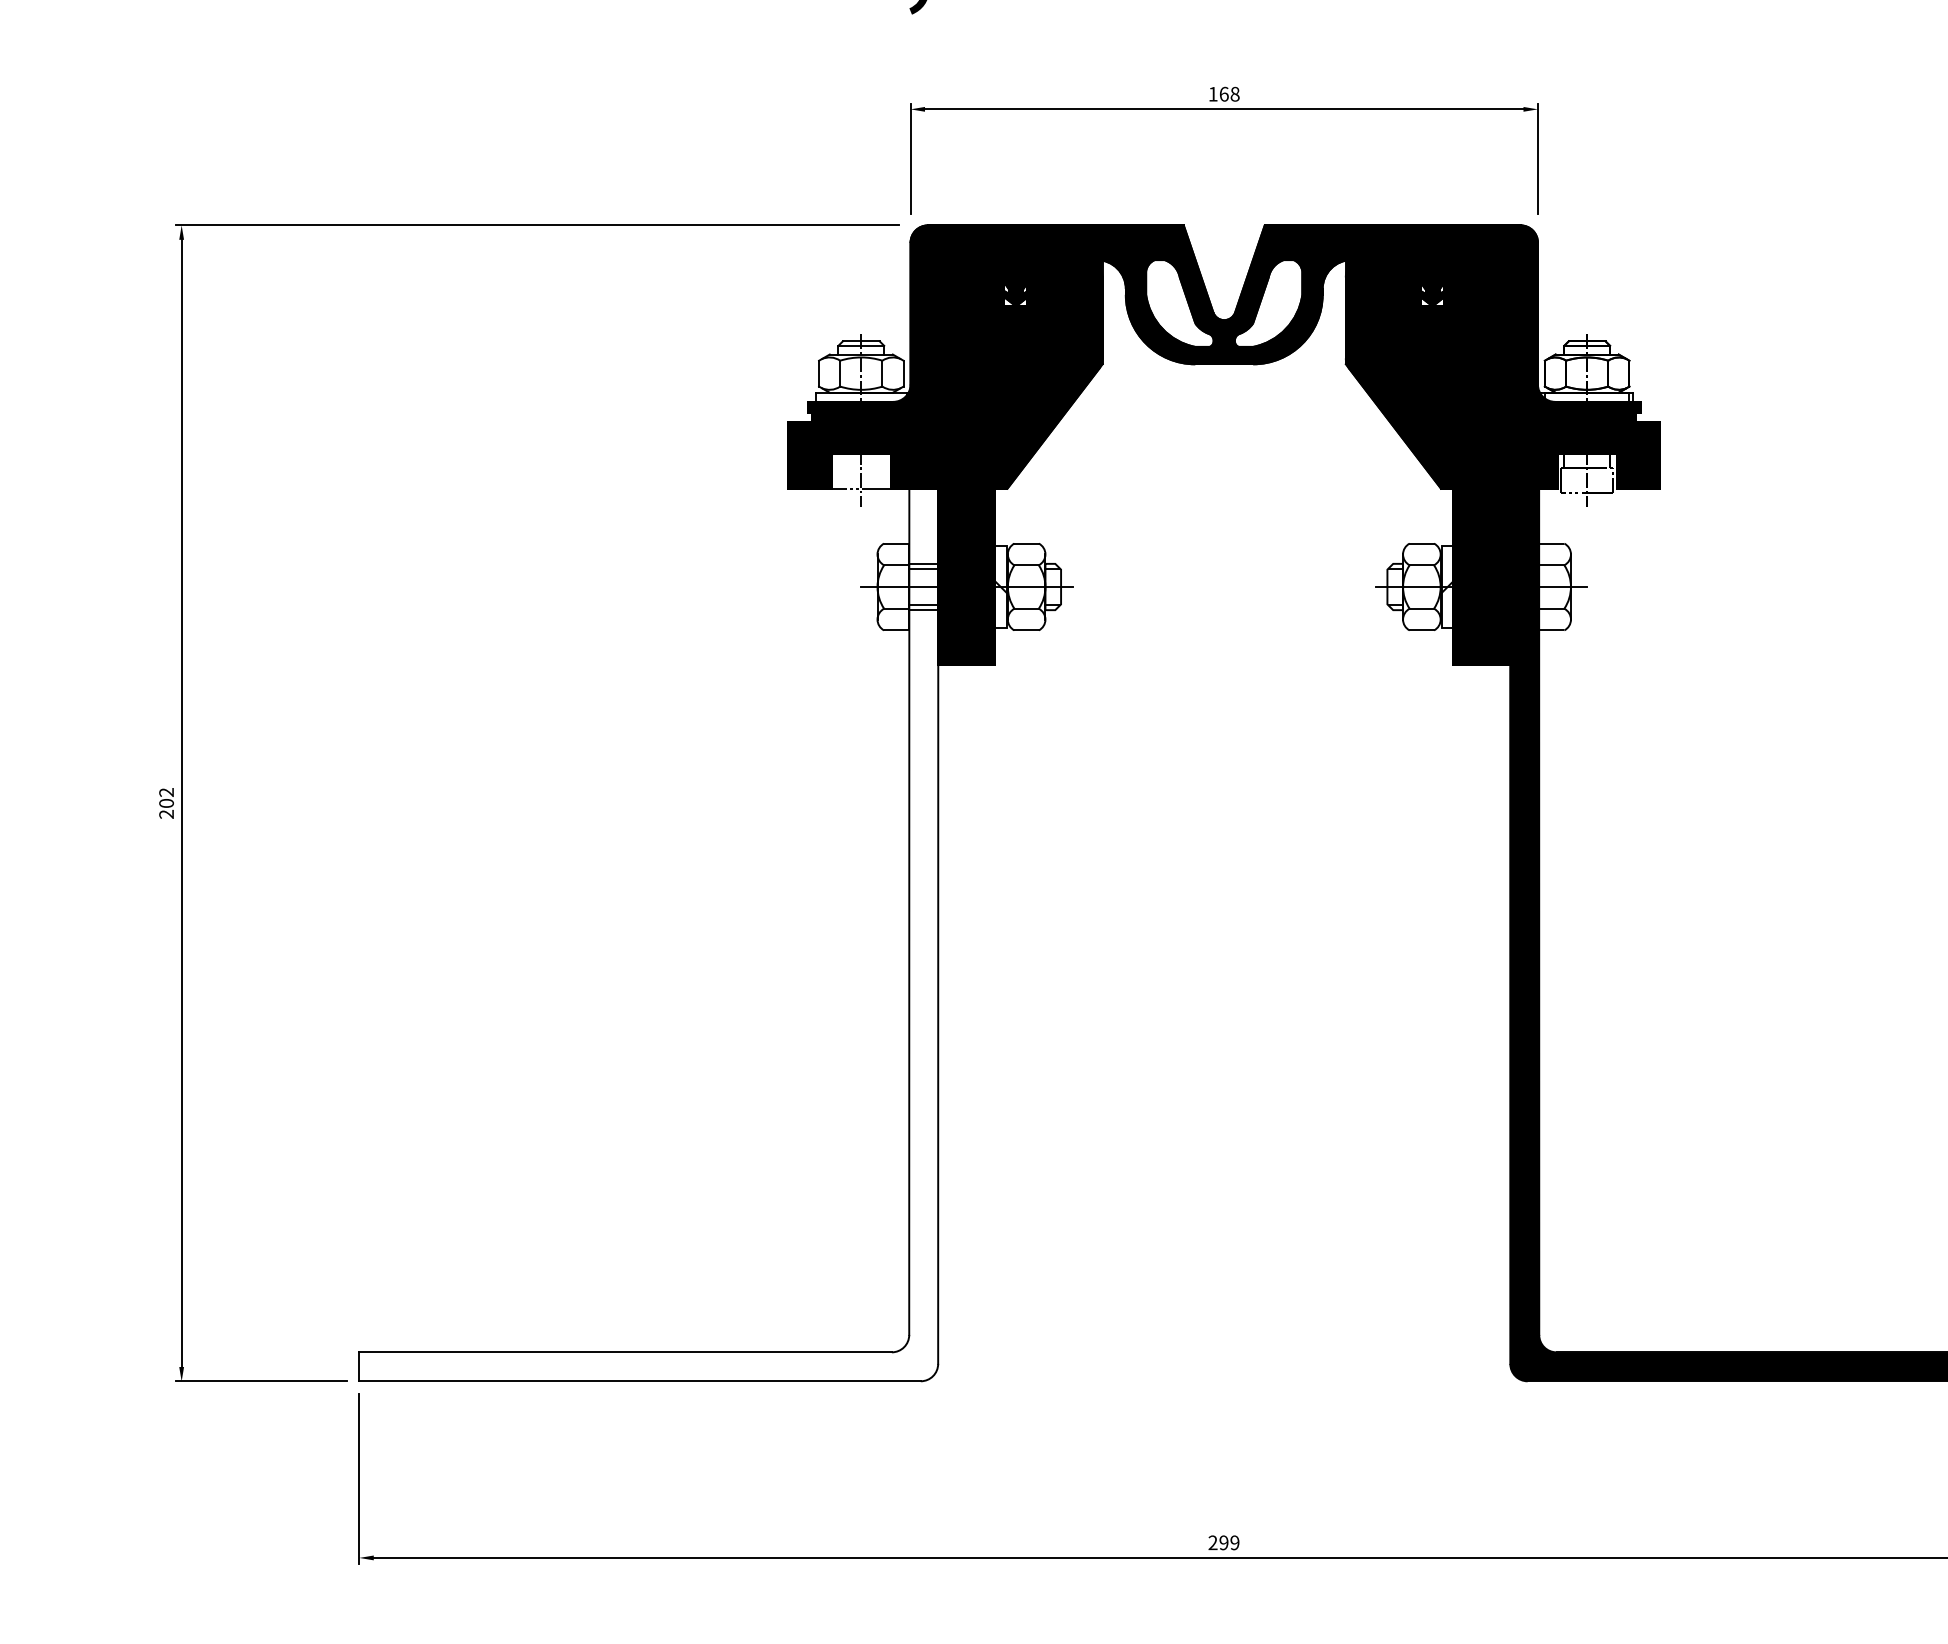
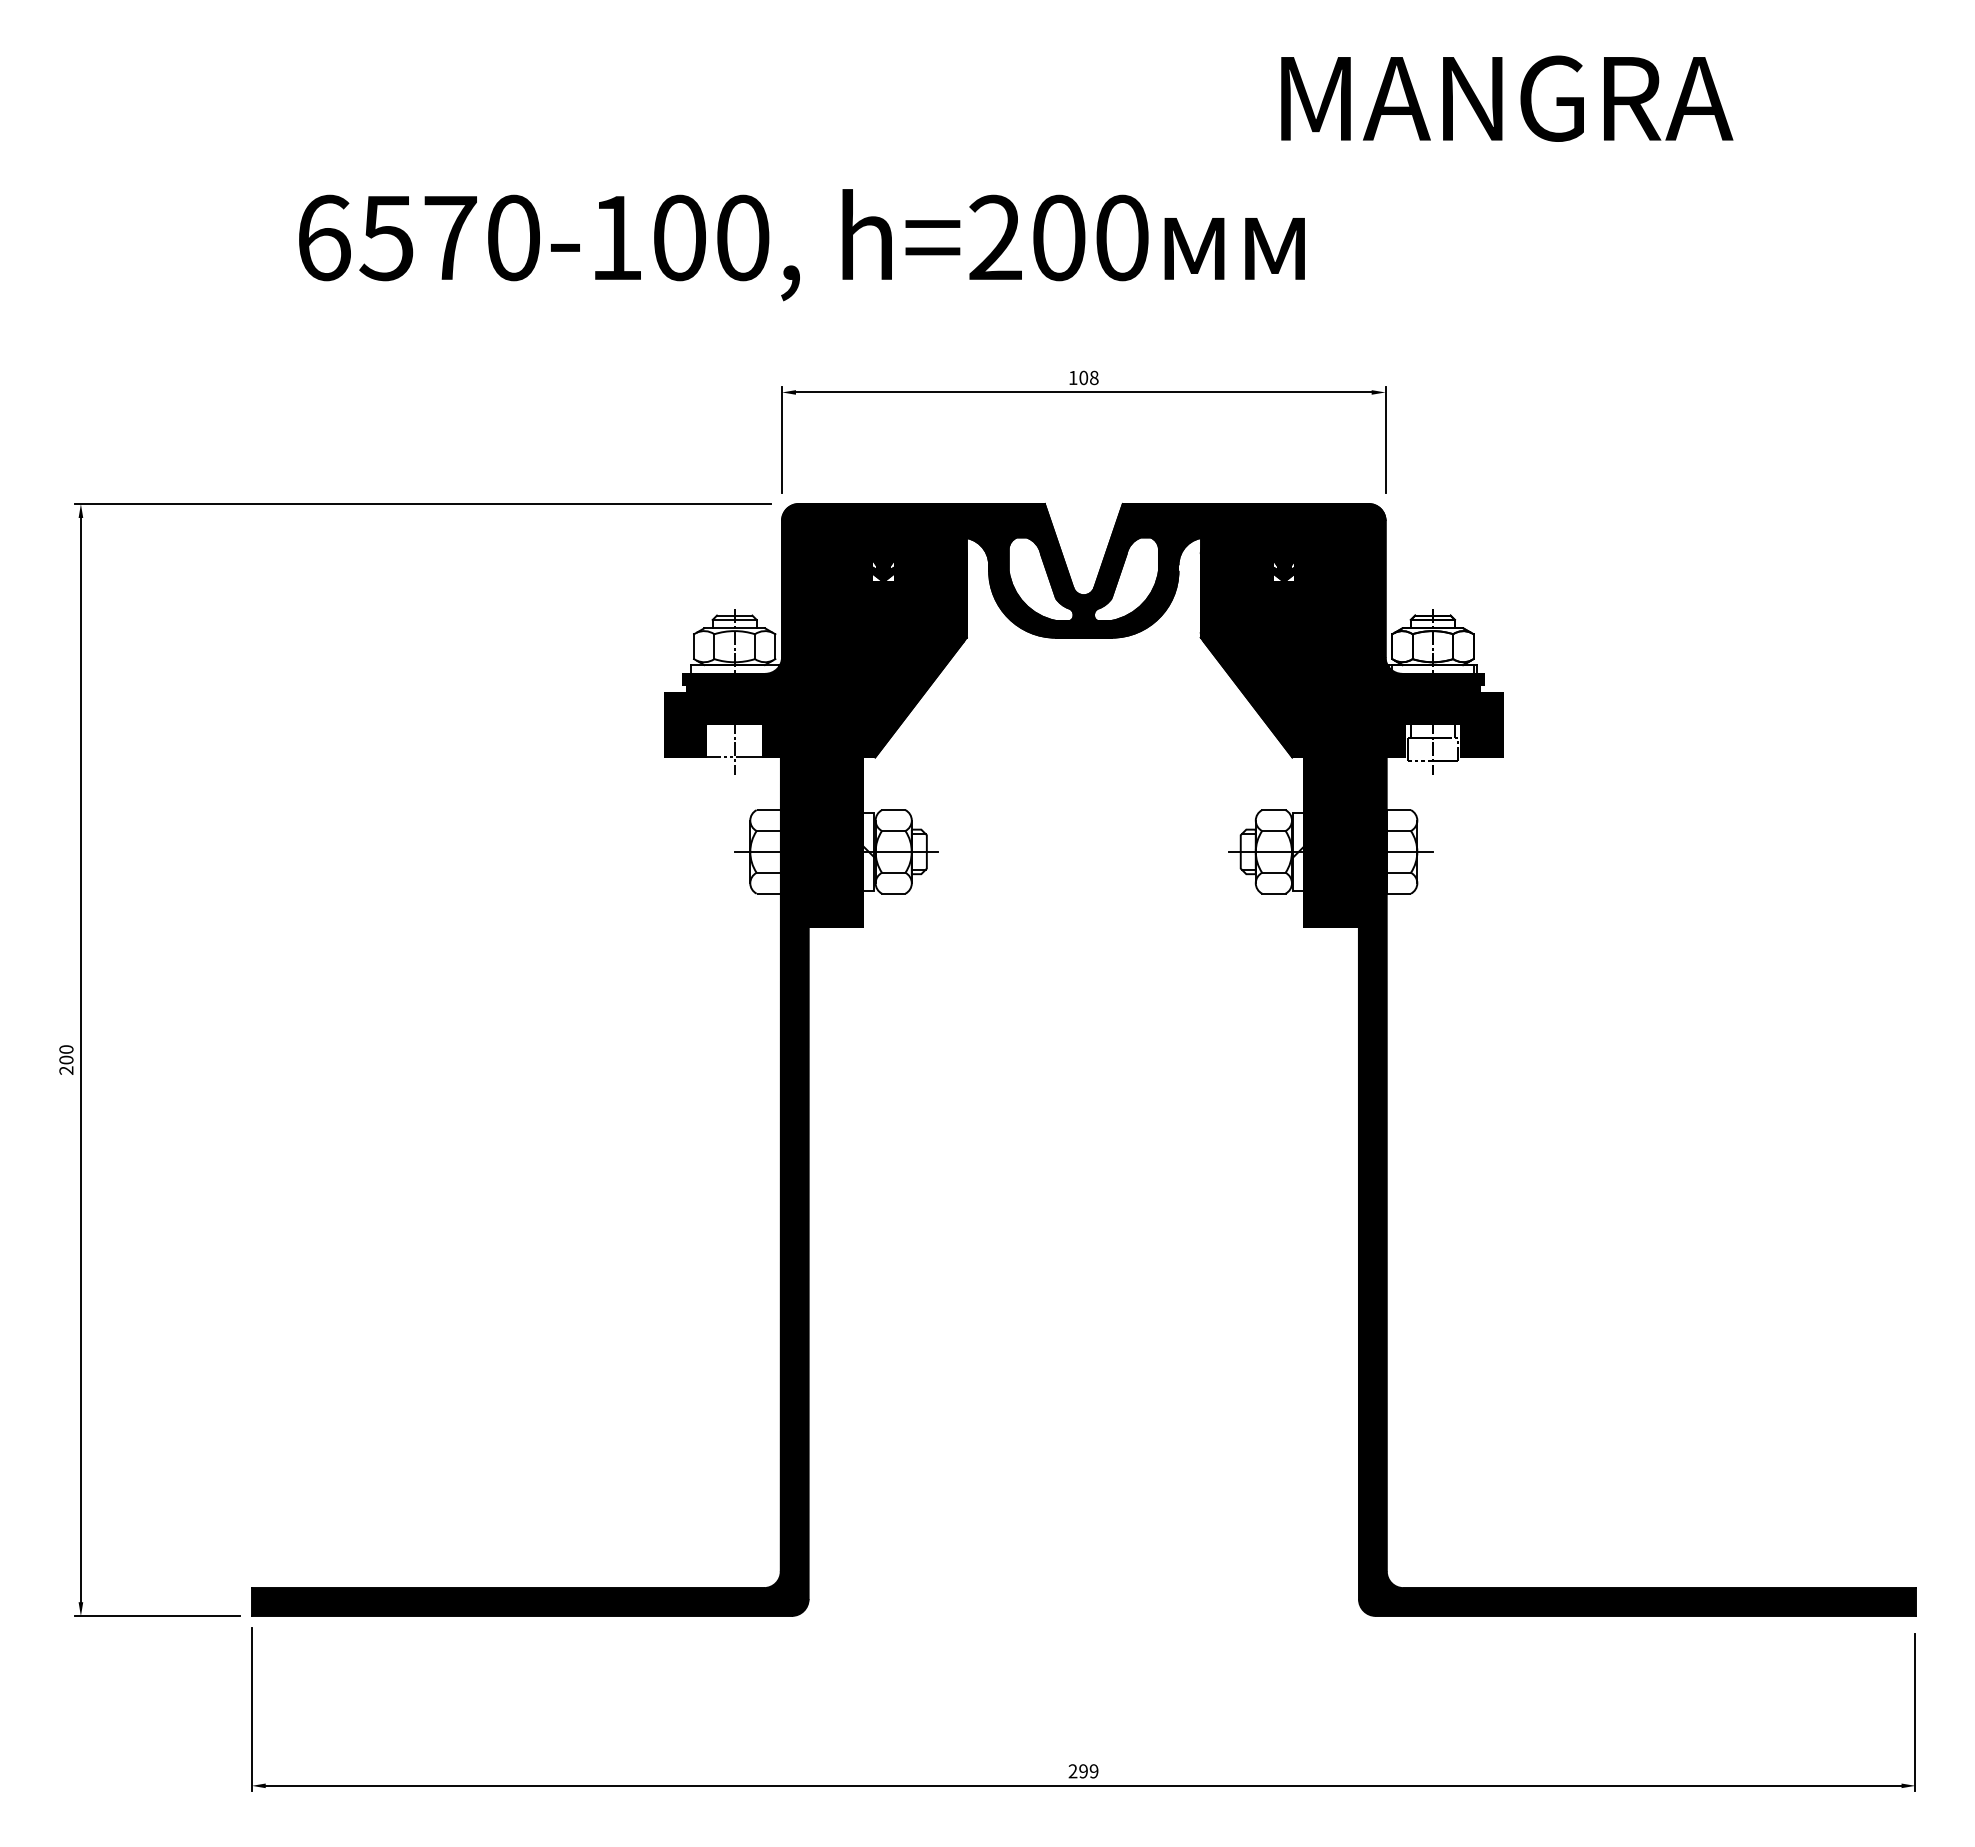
text: (1223, 93) -> (1083, 377), 168 -> 108
text: (166, 792) -> (66, 1049), 202 -> 200
fill: (647, 934) -> (529, 1186), added

